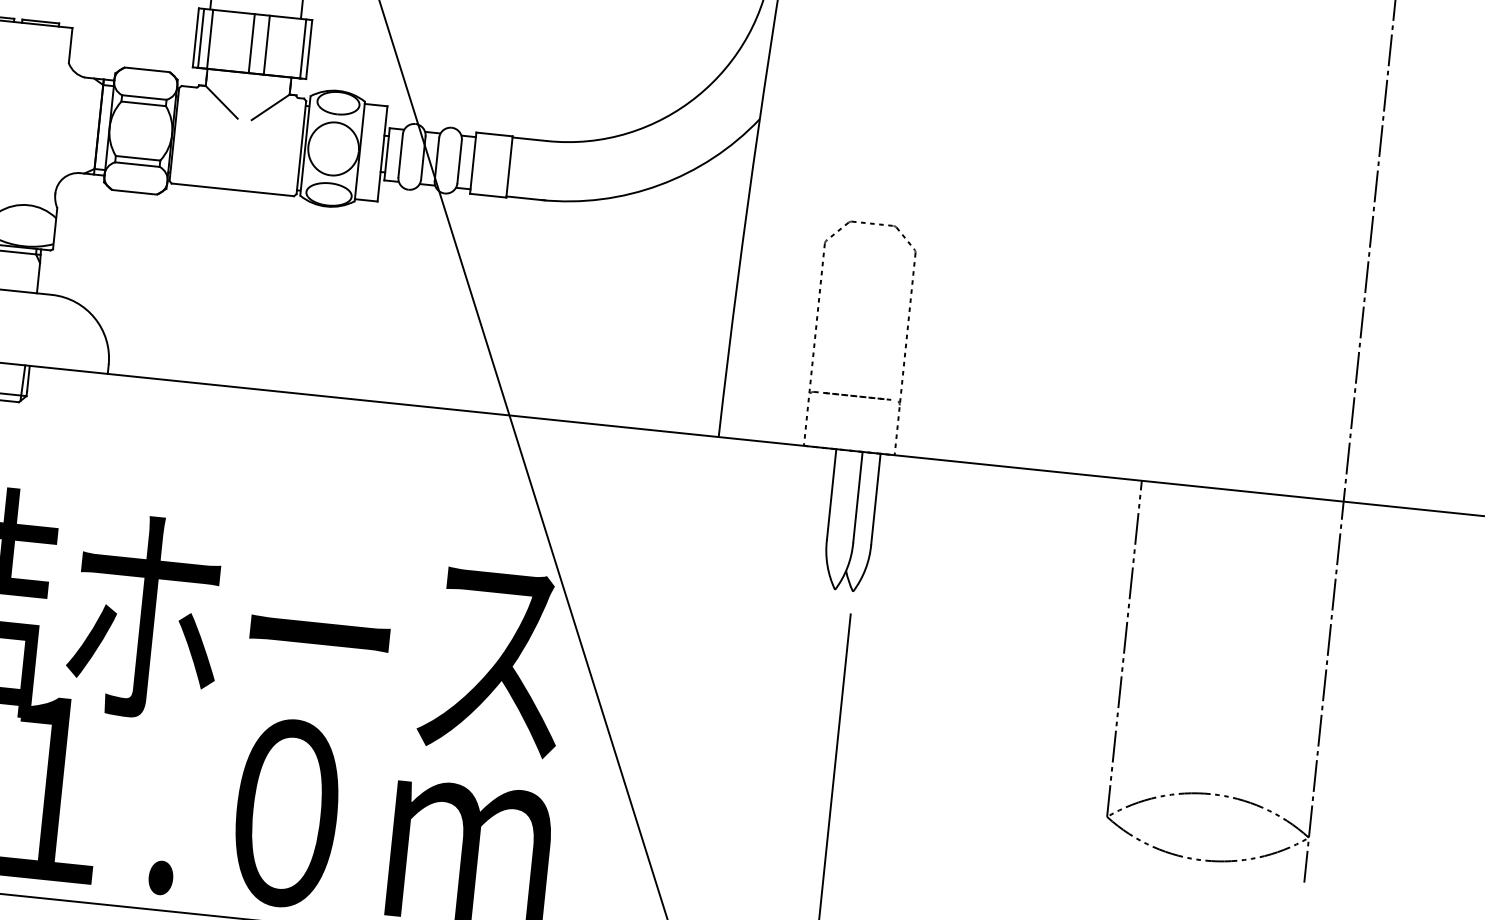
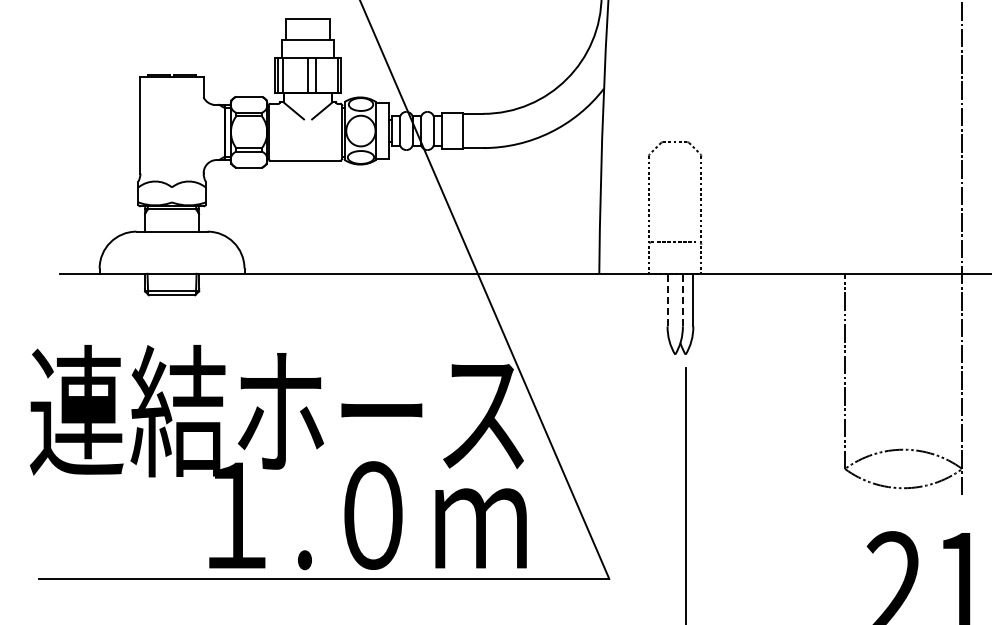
line: (831, 493) -> (667, 299), solid -> dashed
line: (857, 496) -> (682, 299), solid -> dashed

